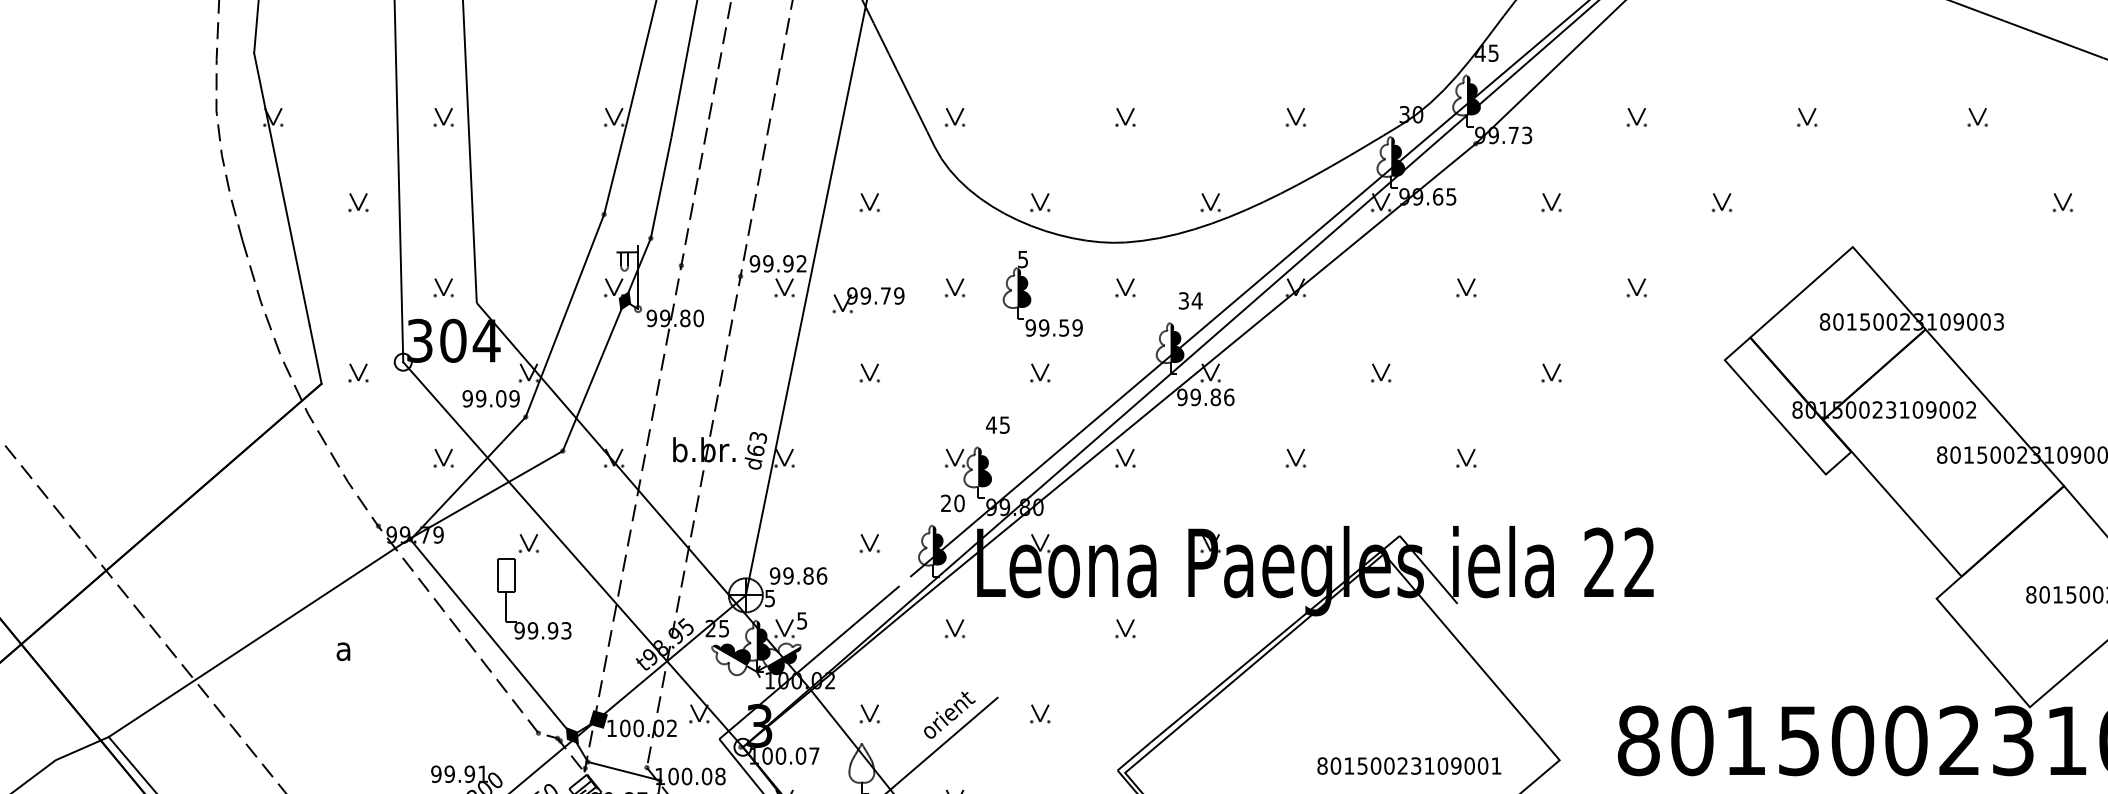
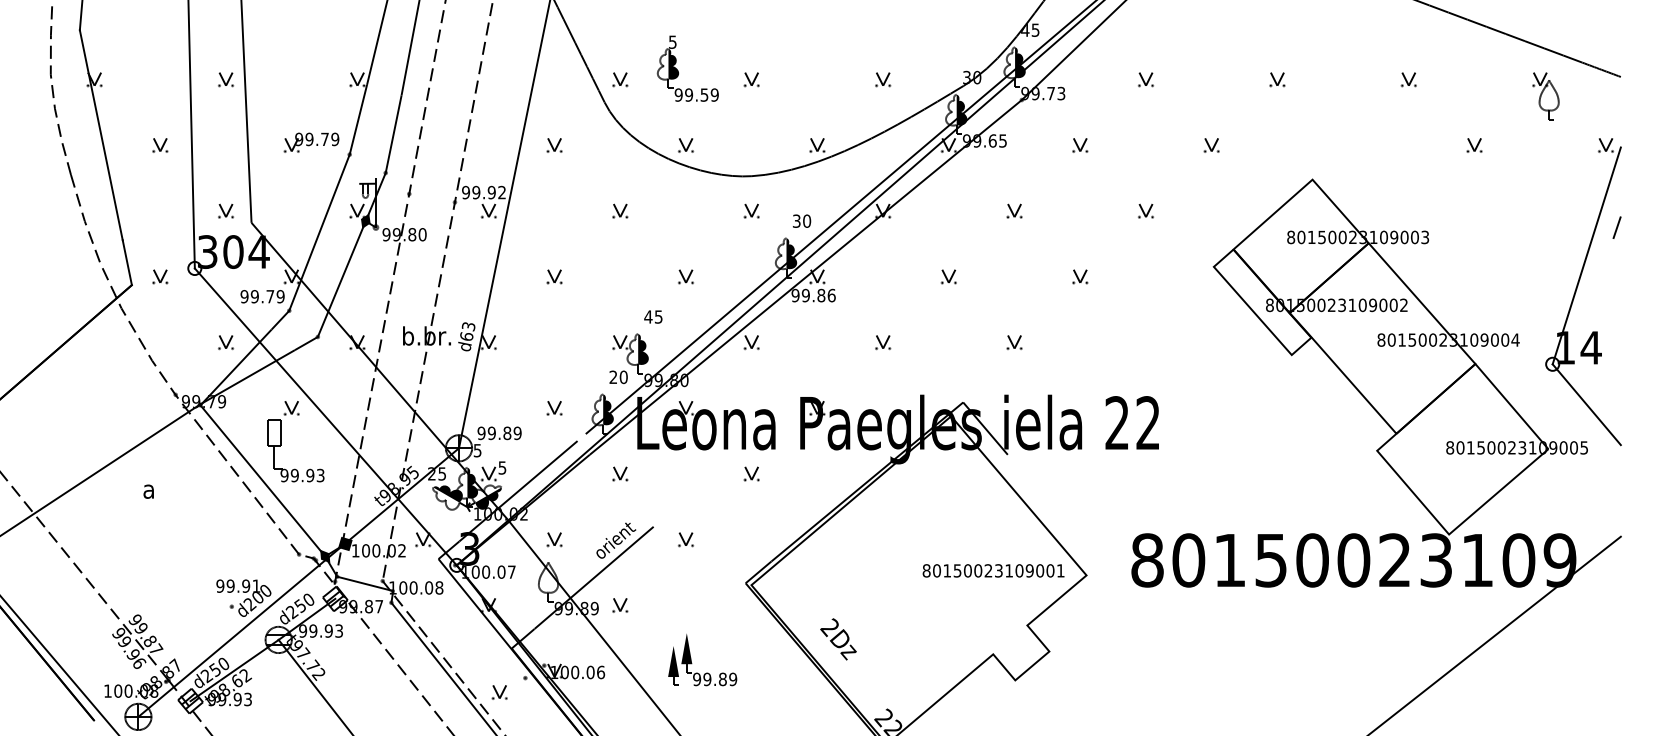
part: (1030, 296) -> (678, 70), moved
part: (868, 299) -> (311, 142), moved
text: (1196, 299) -> (806, 220), 34 -> 30
text: (501, 398) -> (270, 296), 99.09 -> 99.79
text: (821, 576) -> (517, 433), 99.86 -> 99.89
text: (1409, 765) -> (993, 570), moved

